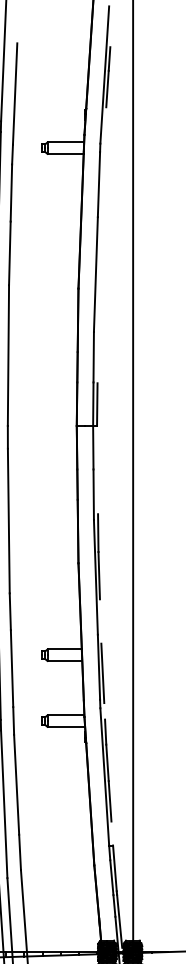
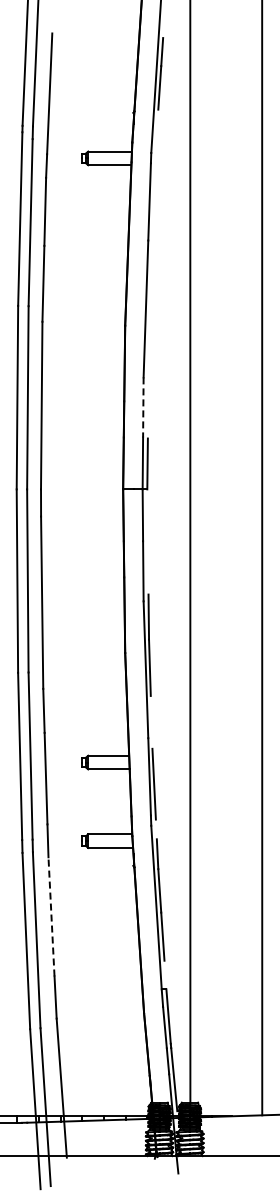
line: (93, 357) -> (143, 407), solid -> dashed
line: (16, 784) -> (51, 916), solid -> dashed

